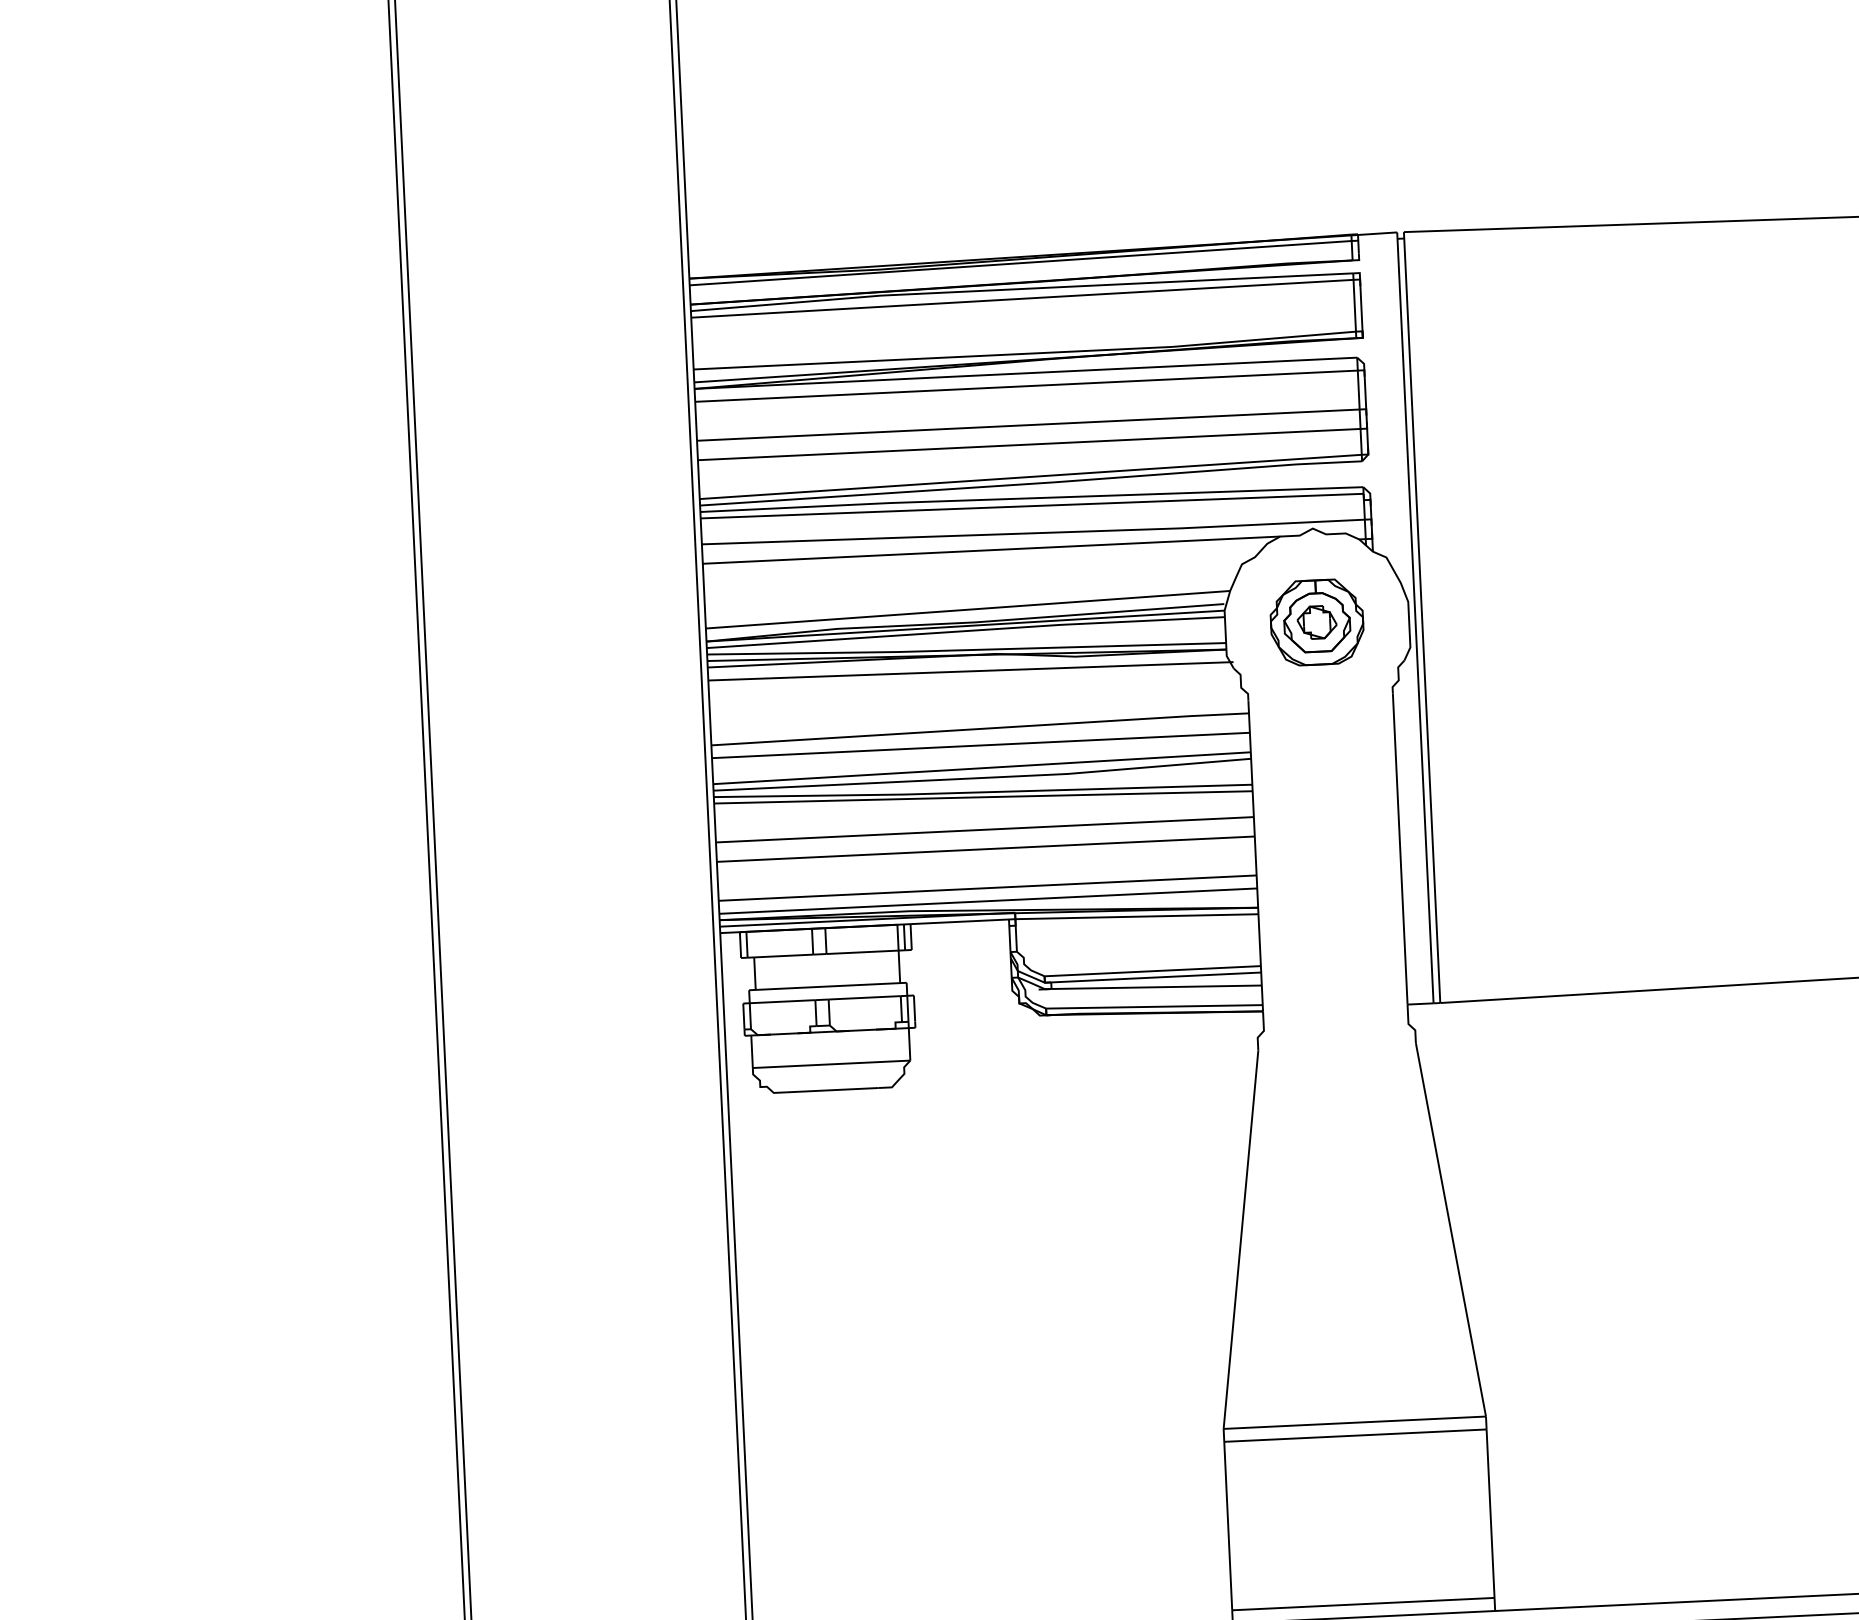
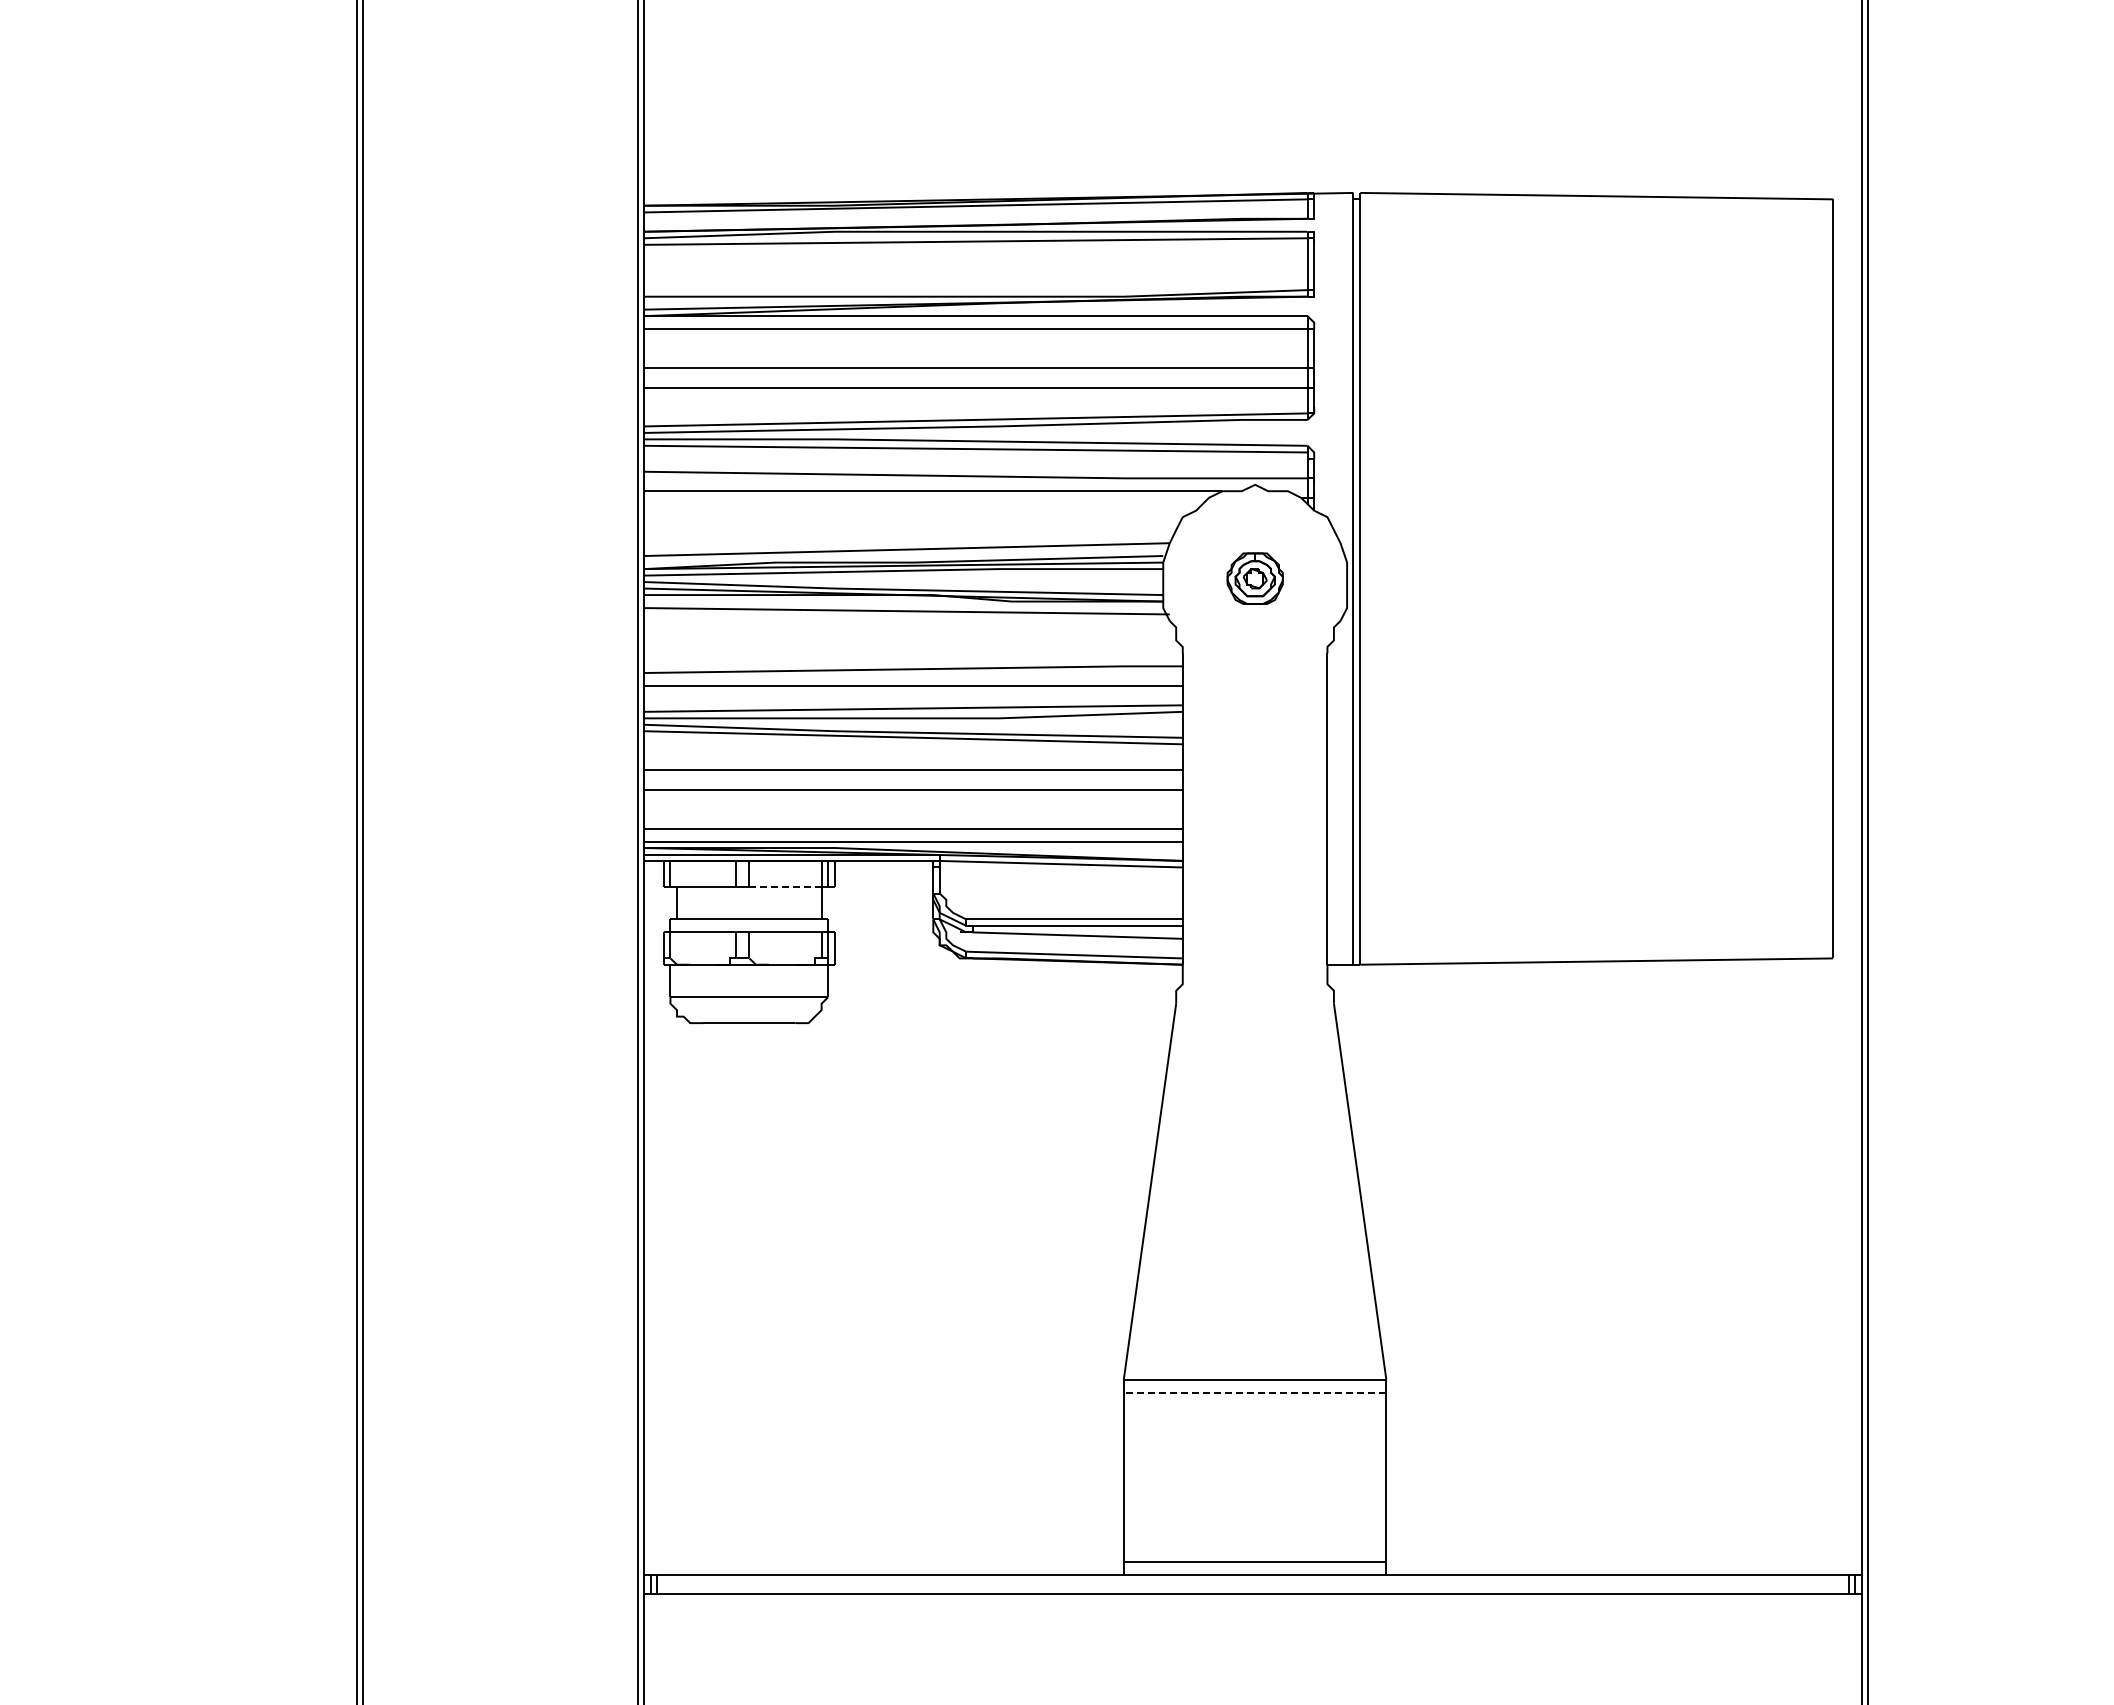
part: (1317, 622) -> (1255, 578), size x0.6
line: (863, 951) -> (786, 886), solid -> dashed
line: (1354, 1435) -> (1254, 1392), solid -> dashed

